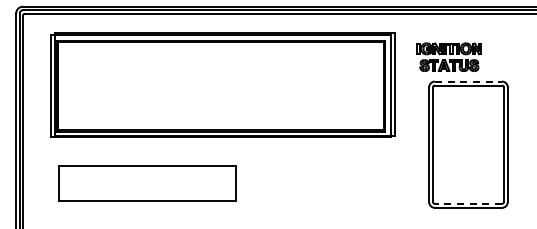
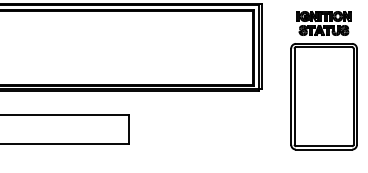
part: (448, 56) -> (323, 22), moved
line: (468, 81) -> (324, 43), dashed -> solid
line: (468, 203) -> (324, 145), dashed -> solid

